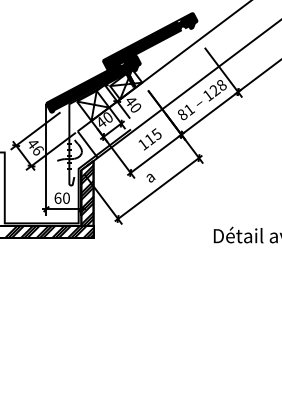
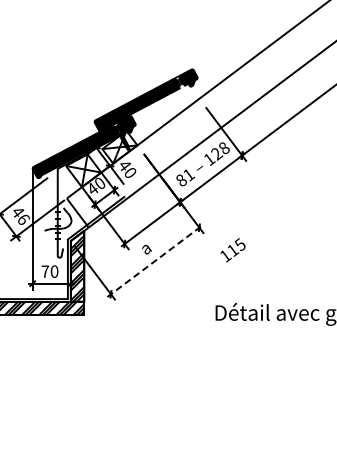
text: (149, 139) -> (232, 250), moved
line: (158, 188) -> (155, 261), solid -> dashed
text: (58, 198) -> (45, 271), 60 -> 70

